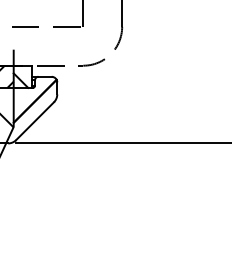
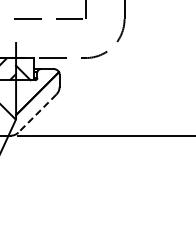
line: (35, 121) -> (37, 113), solid -> dashed

